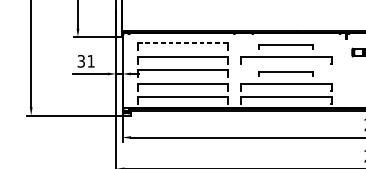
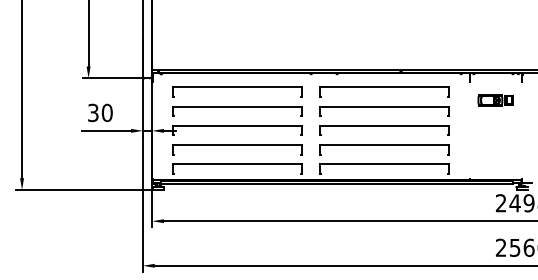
line: (183, 43) -> (238, 87), dashed -> solid
part: (286, 46) -> (384, 91), size x1.67
text: (90, 61) -> (106, 112), 31 -> 30
part: (286, 73) -> (384, 130), size x1.67

